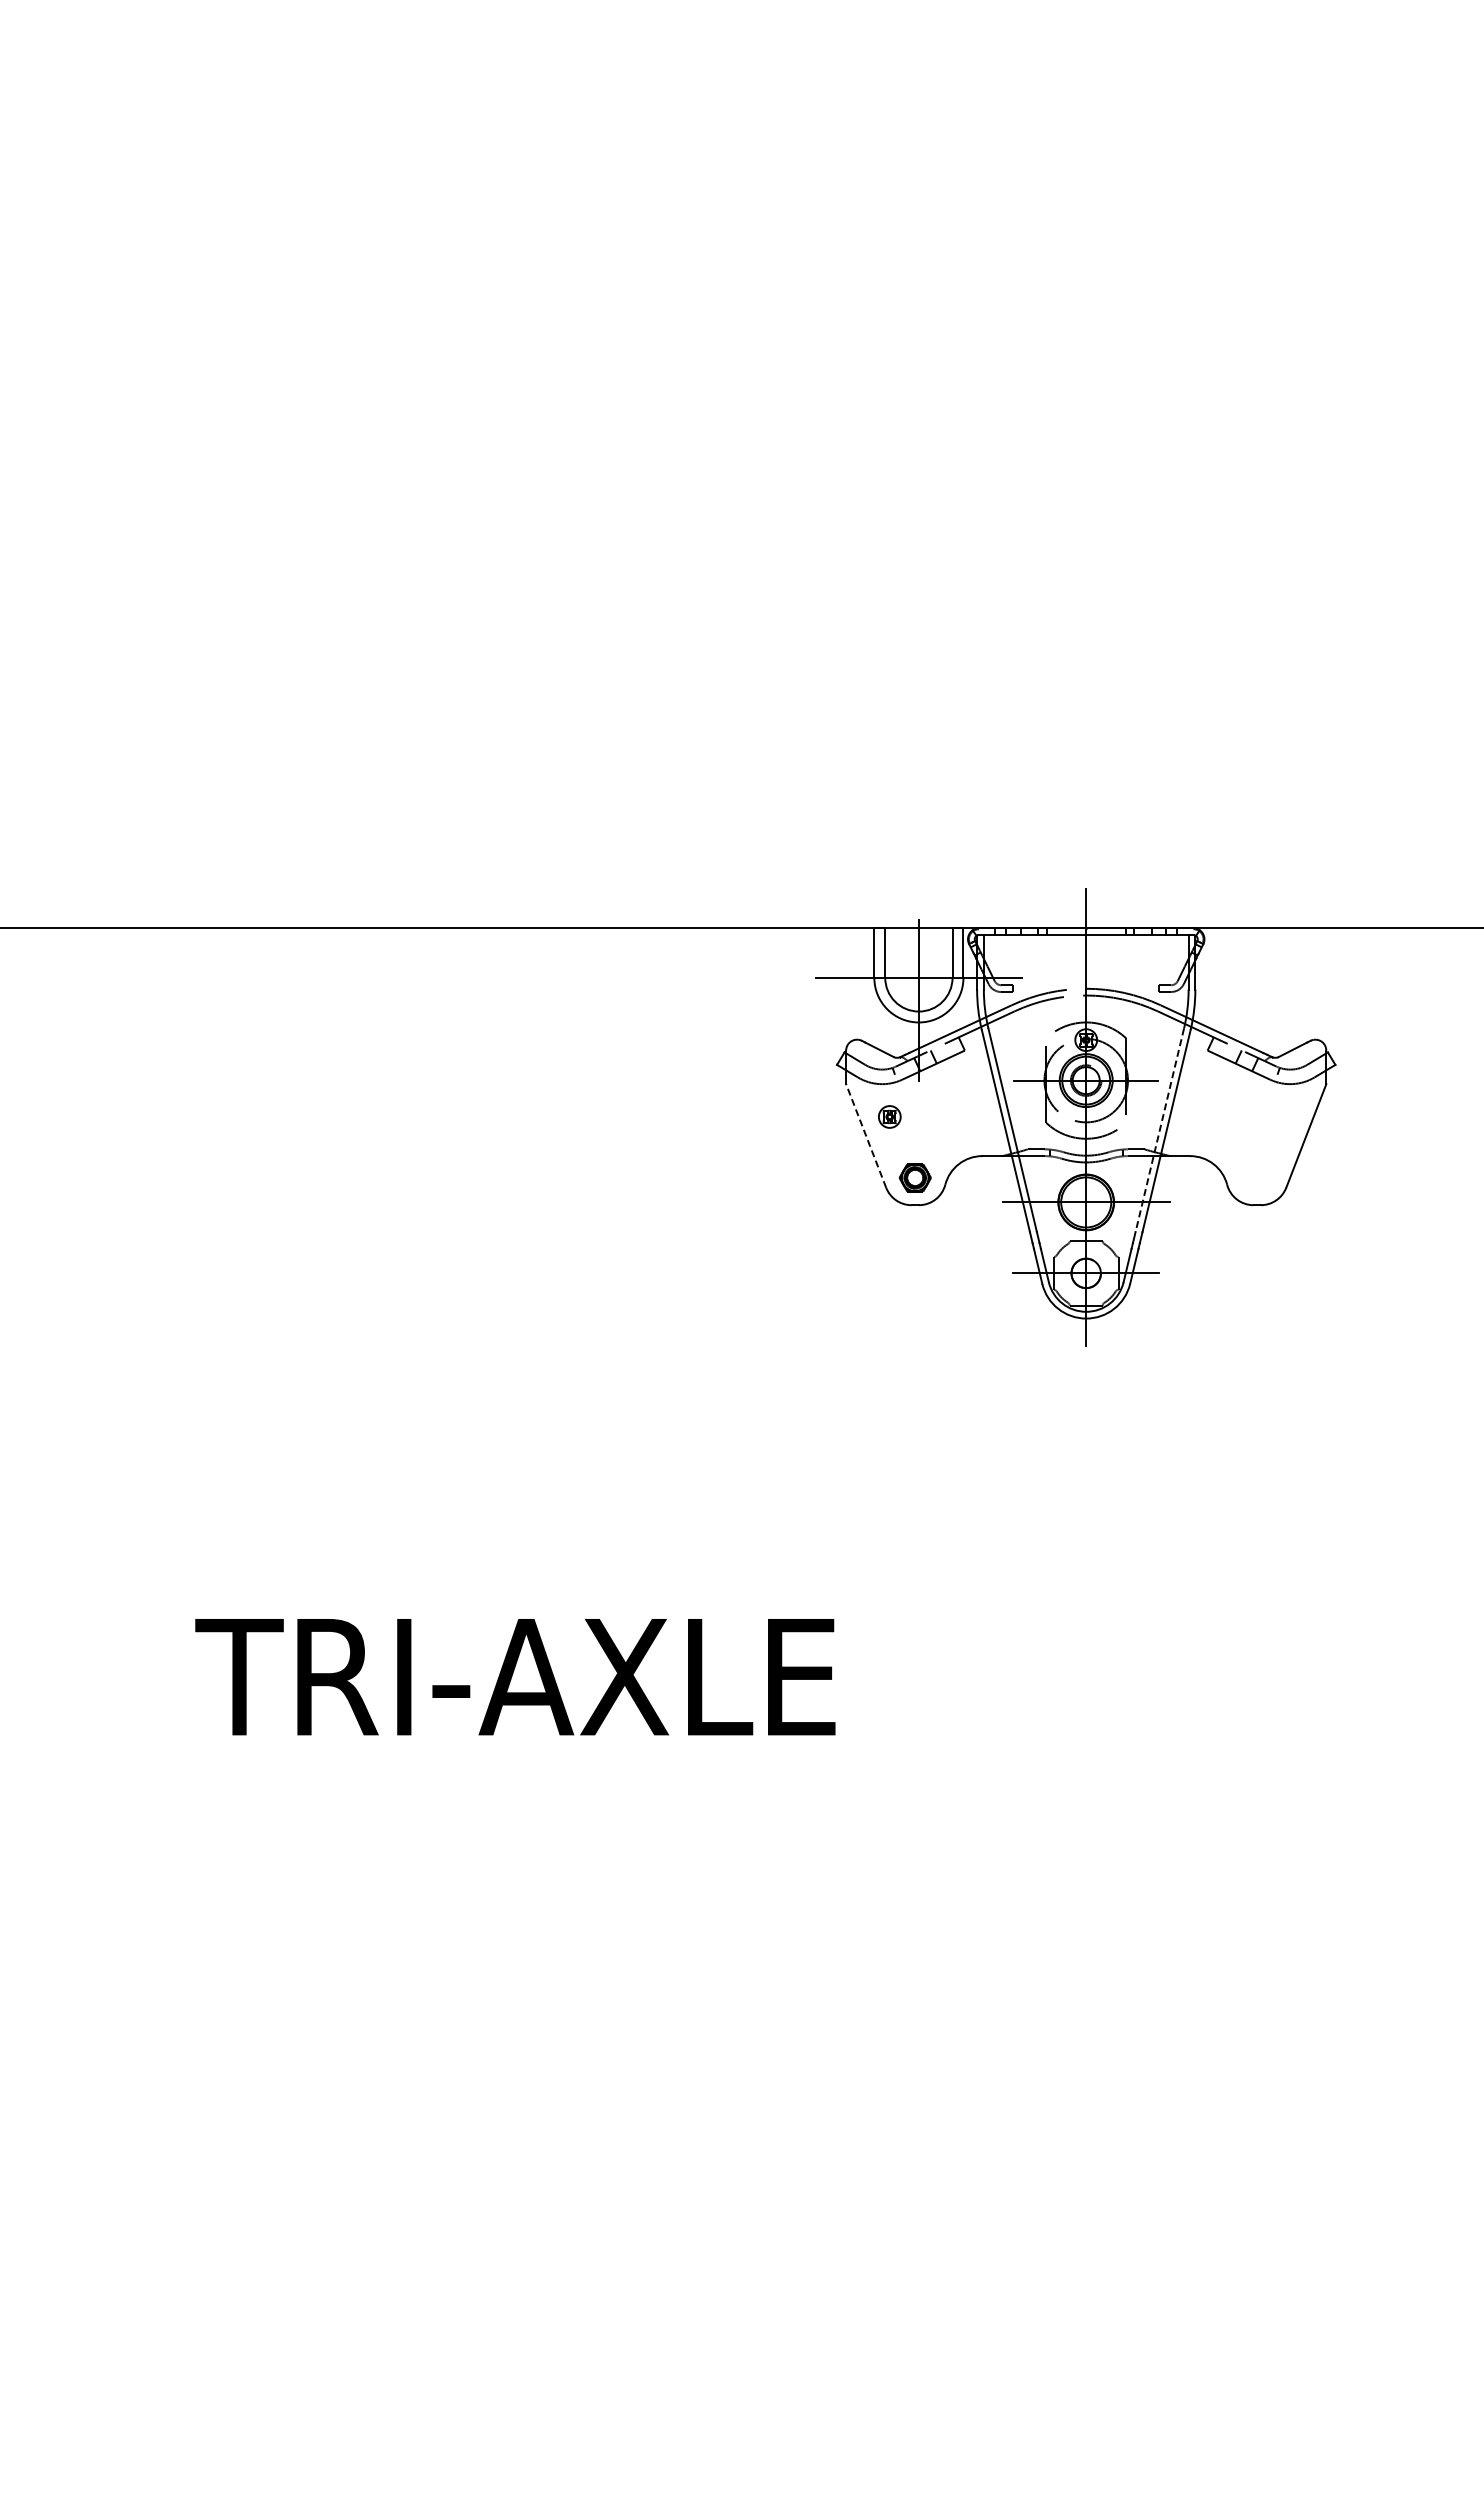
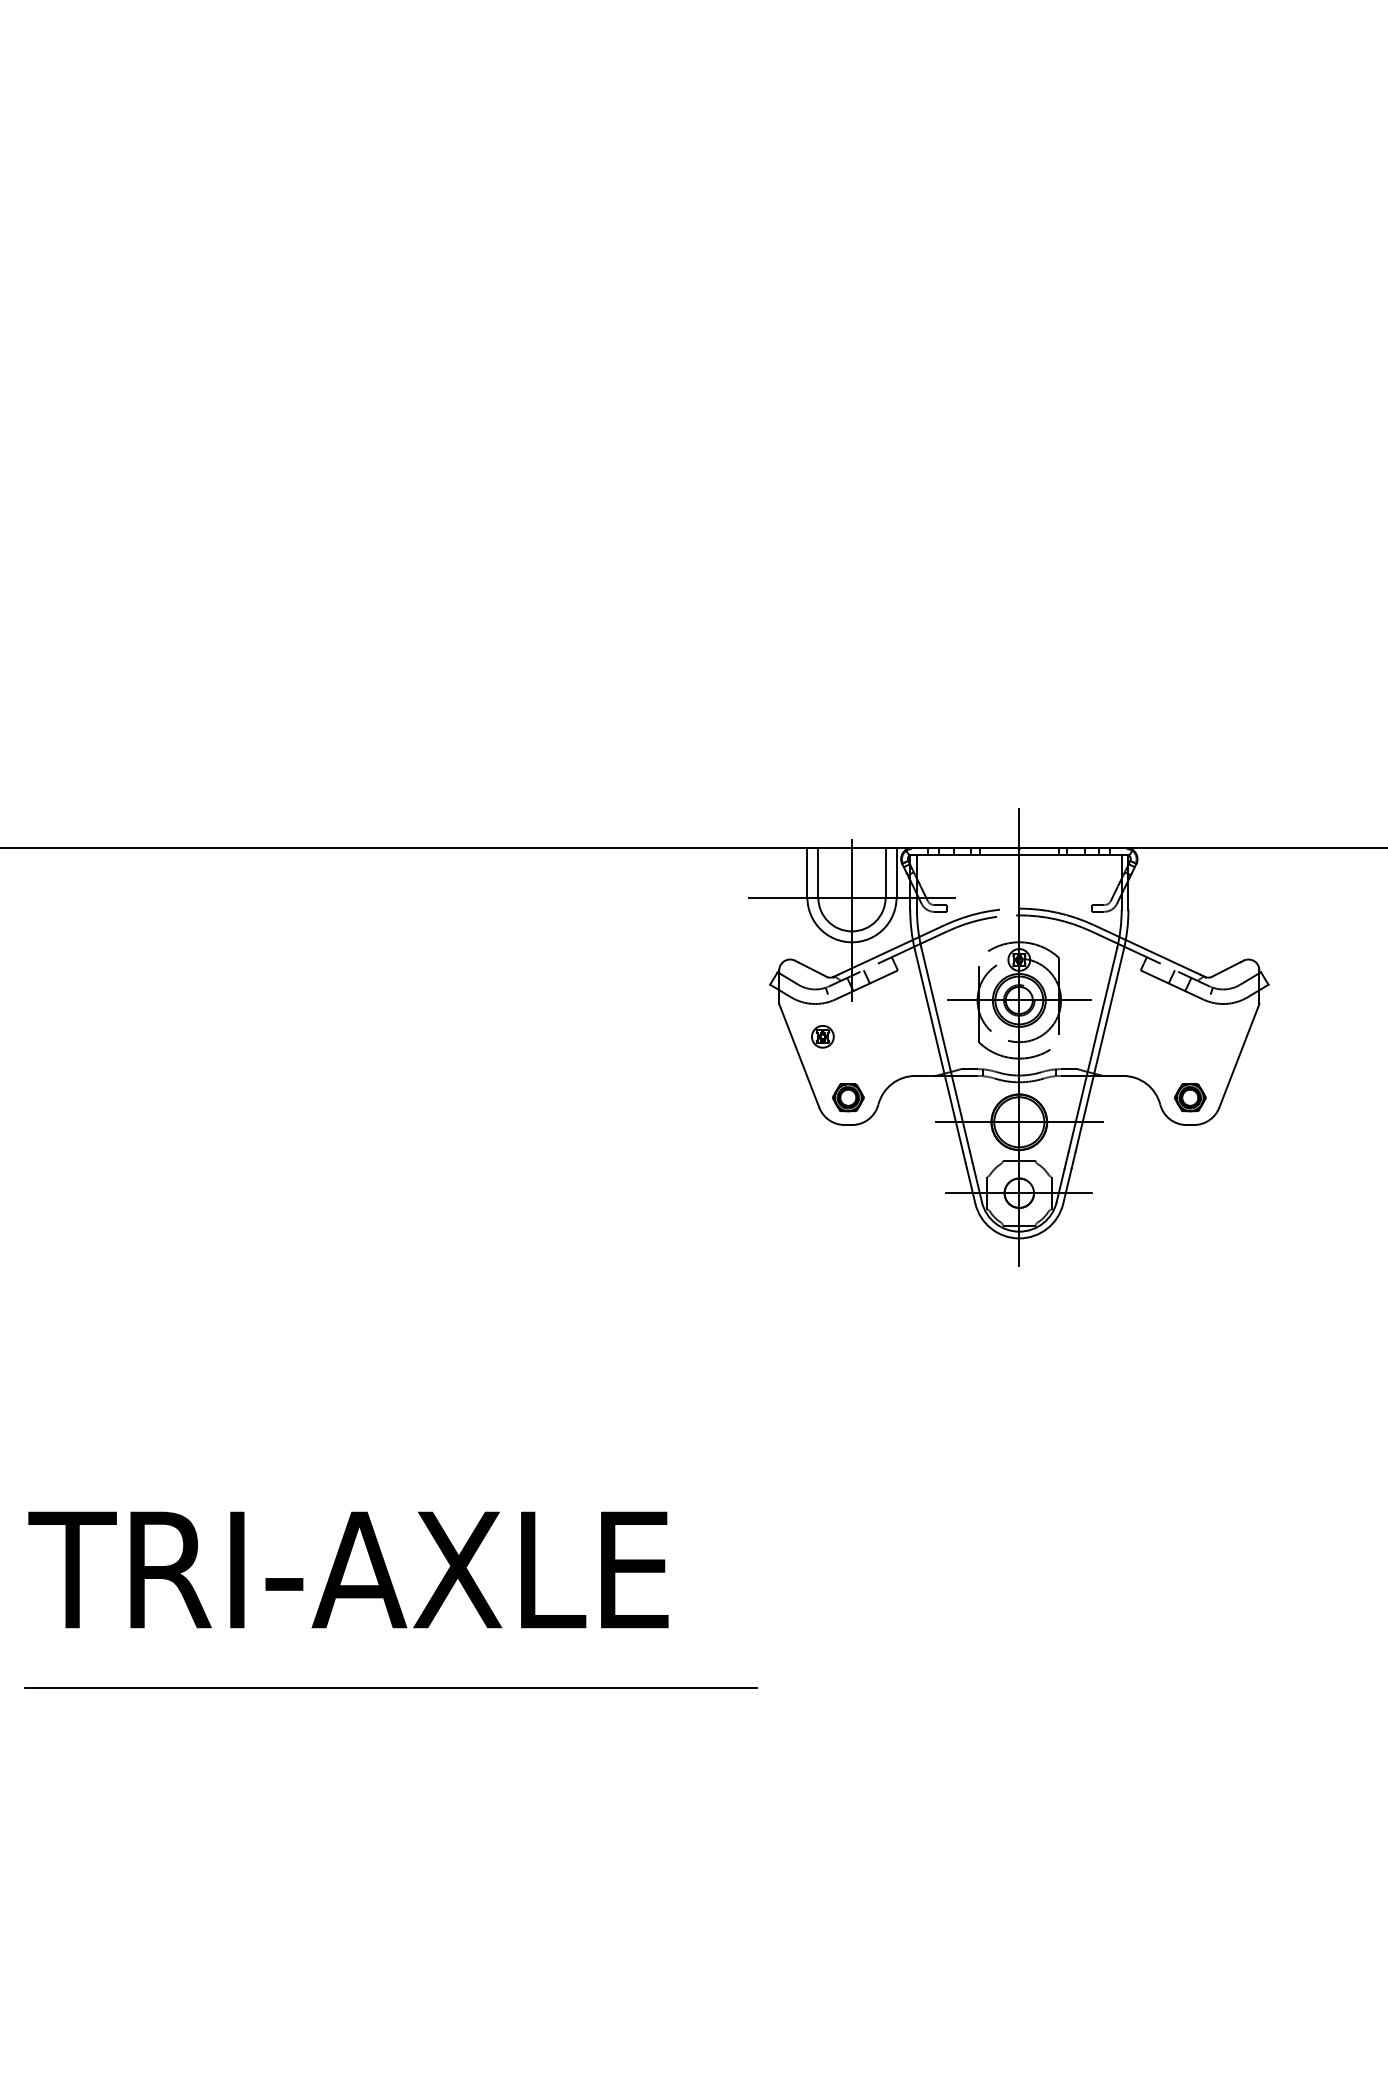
line: (1159, 1130) -> (1092, 1050), dashed -> solid
line: (865, 1135) -> (798, 1055), dashed -> solid
part: (1256, 1177) -> (1189, 1097), added
text: (515, 1677) -> (348, 1570), moved
line: (457, 1767) -> (390, 1687), added

